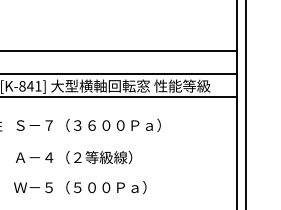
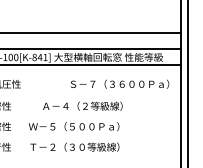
text: (88, 124) -> (119, 83), moved
text: (73, 156) -> (82, 105), moved

